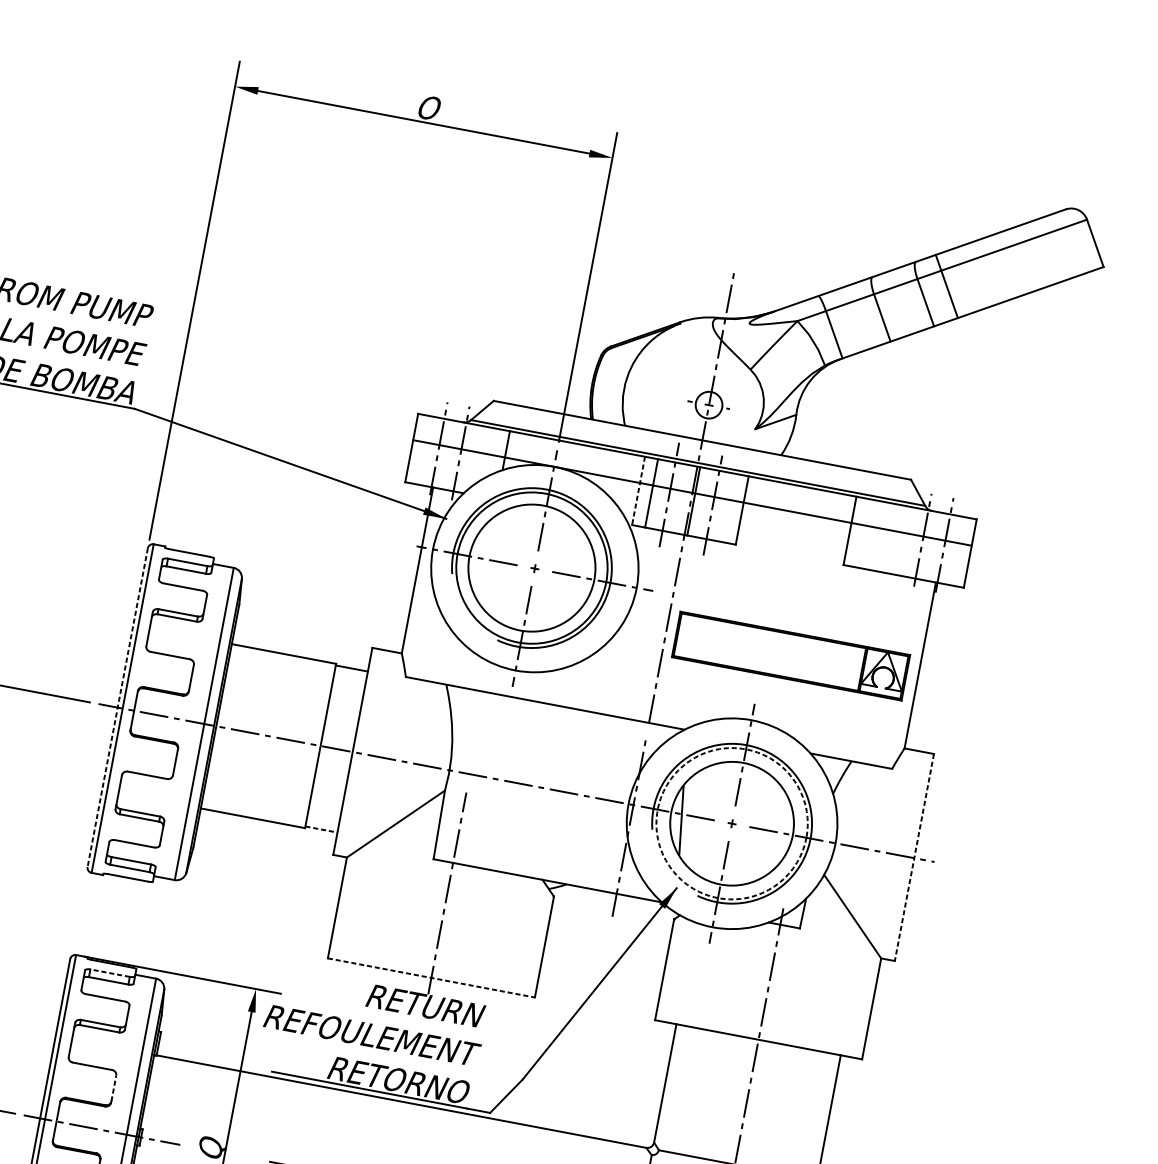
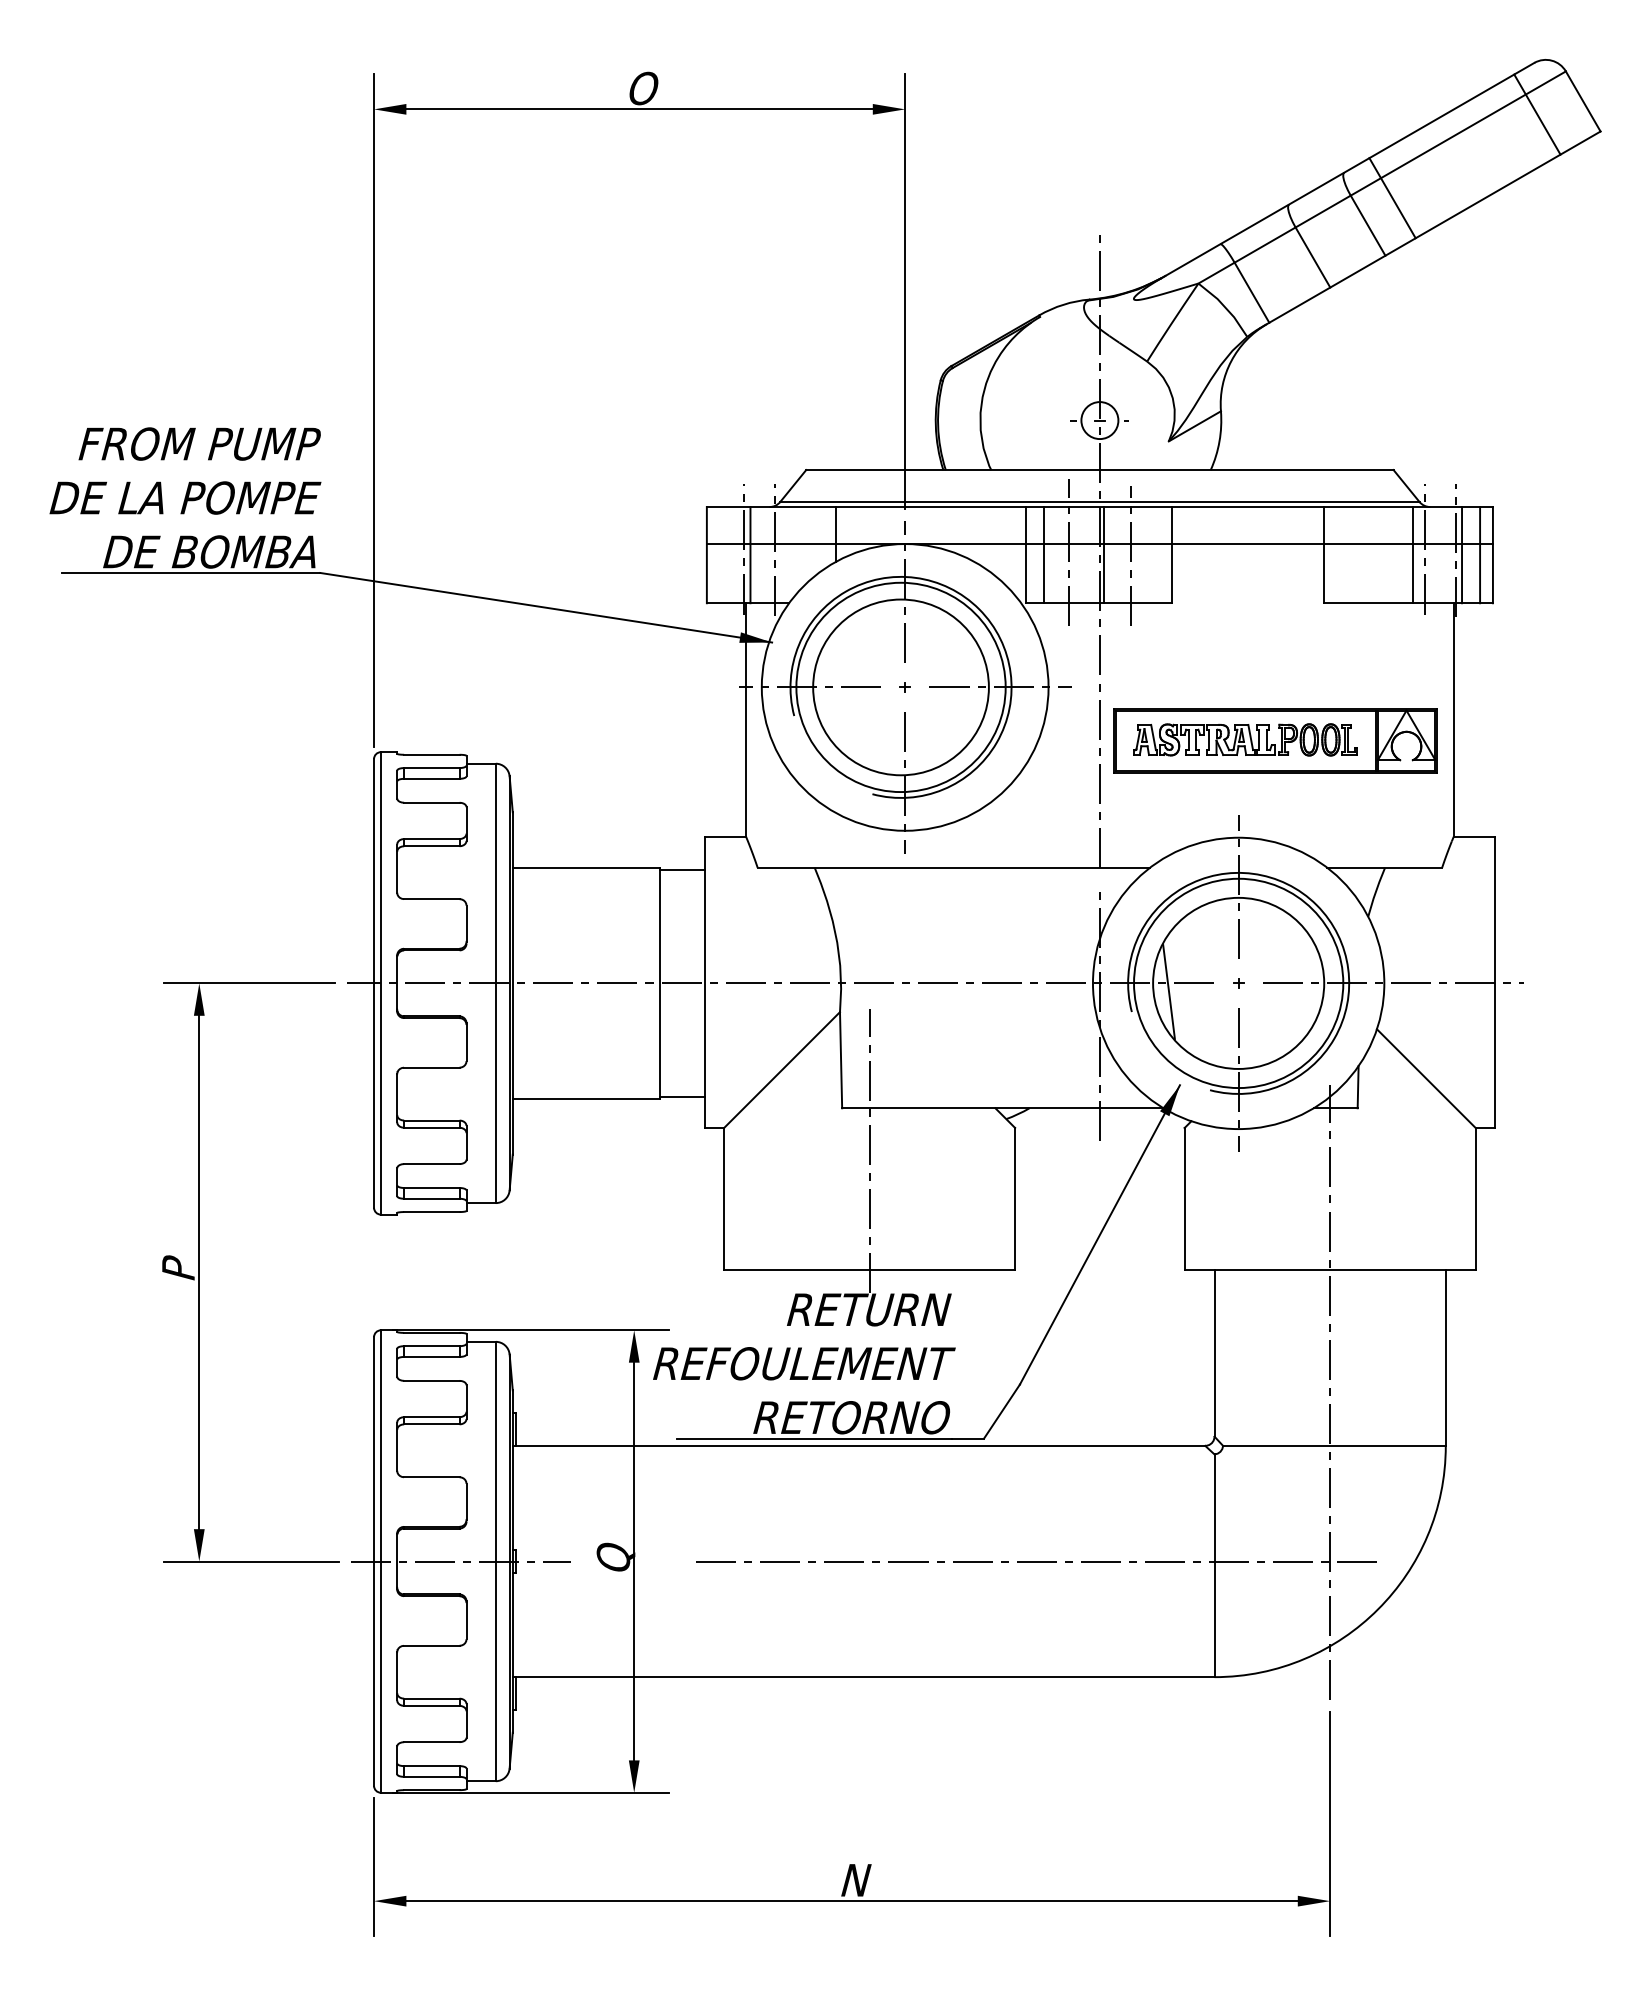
line: (1061, 246) -> (1537, 114), added
line: (442, 454) -> (750, 555), added
line: (638, 491) -> (1026, 555), dashed -> solid
line: (913, 543) -> (1412, 555), added
line: (948, 549) -> (1462, 555), added
line: (961, 552) -> (1480, 555), added
part: (769, 651) -> (1245, 739), added
line: (118, 707) -> (374, 983), dashed -> solid
circle: (731, 823) -> (1238, 983), dashed -> solid
line: (321, 829) -> (682, 1096), dashed -> solid
line: (914, 857) -> (1495, 982), dashed -> solid
line: (109, 973) -> (431, 1346), dashed -> solid
line: (431, 978) -> (869, 1270), dashed -> solid
line: (113, 1088) -> (466, 1501), dashed -> solid

